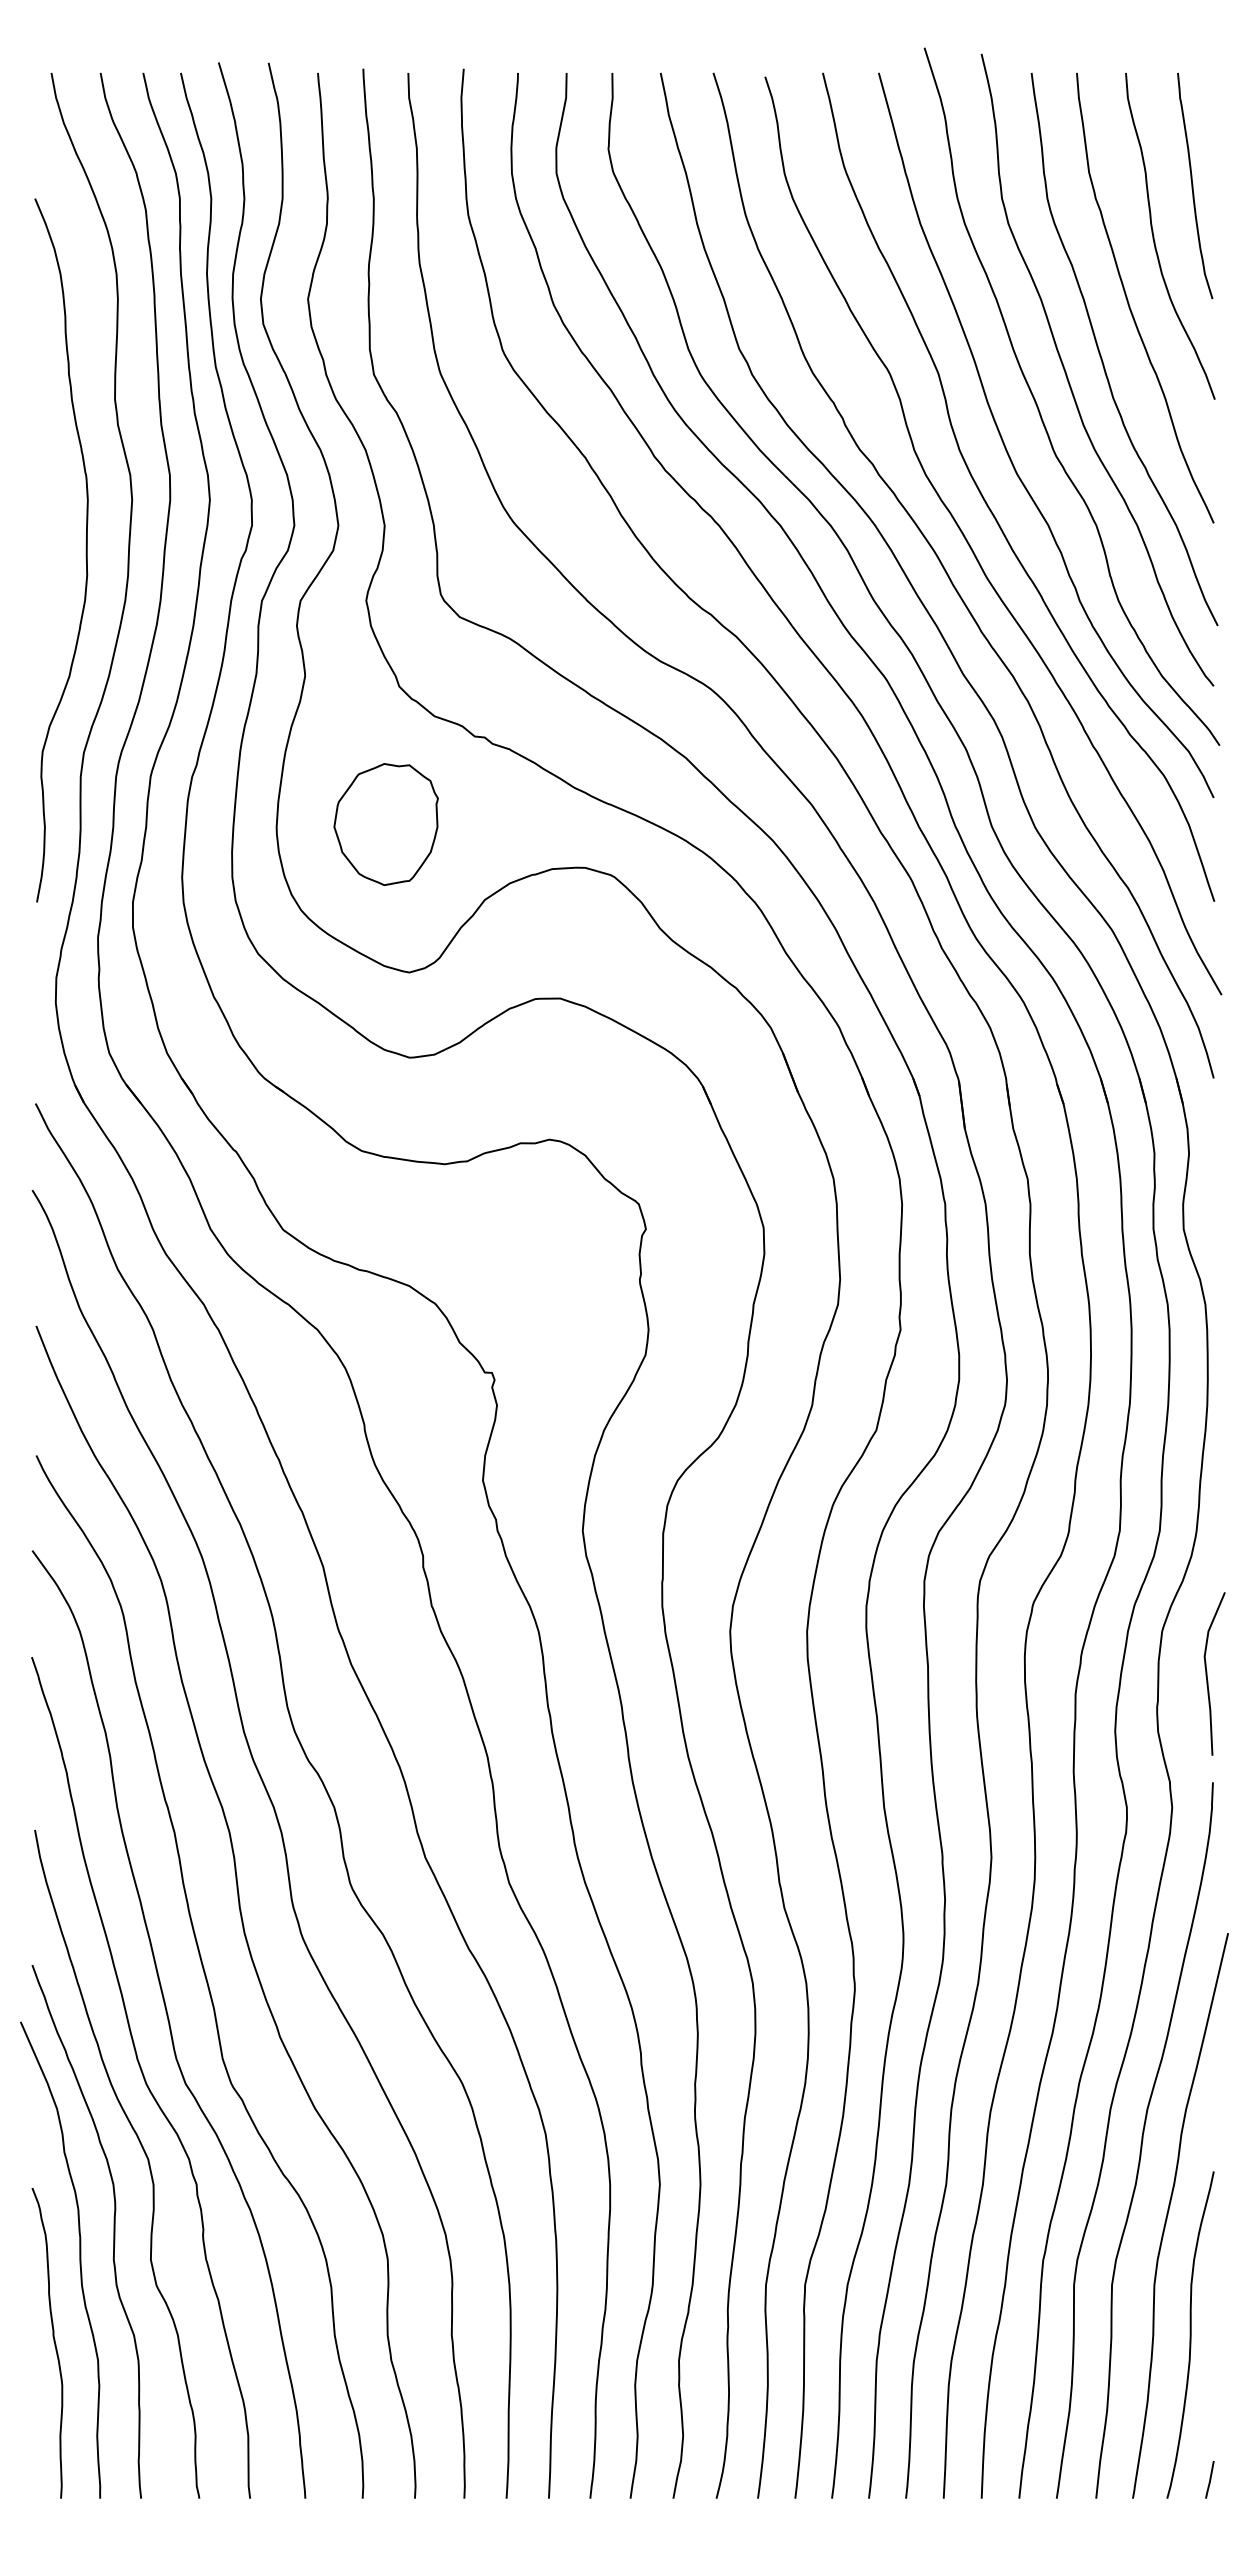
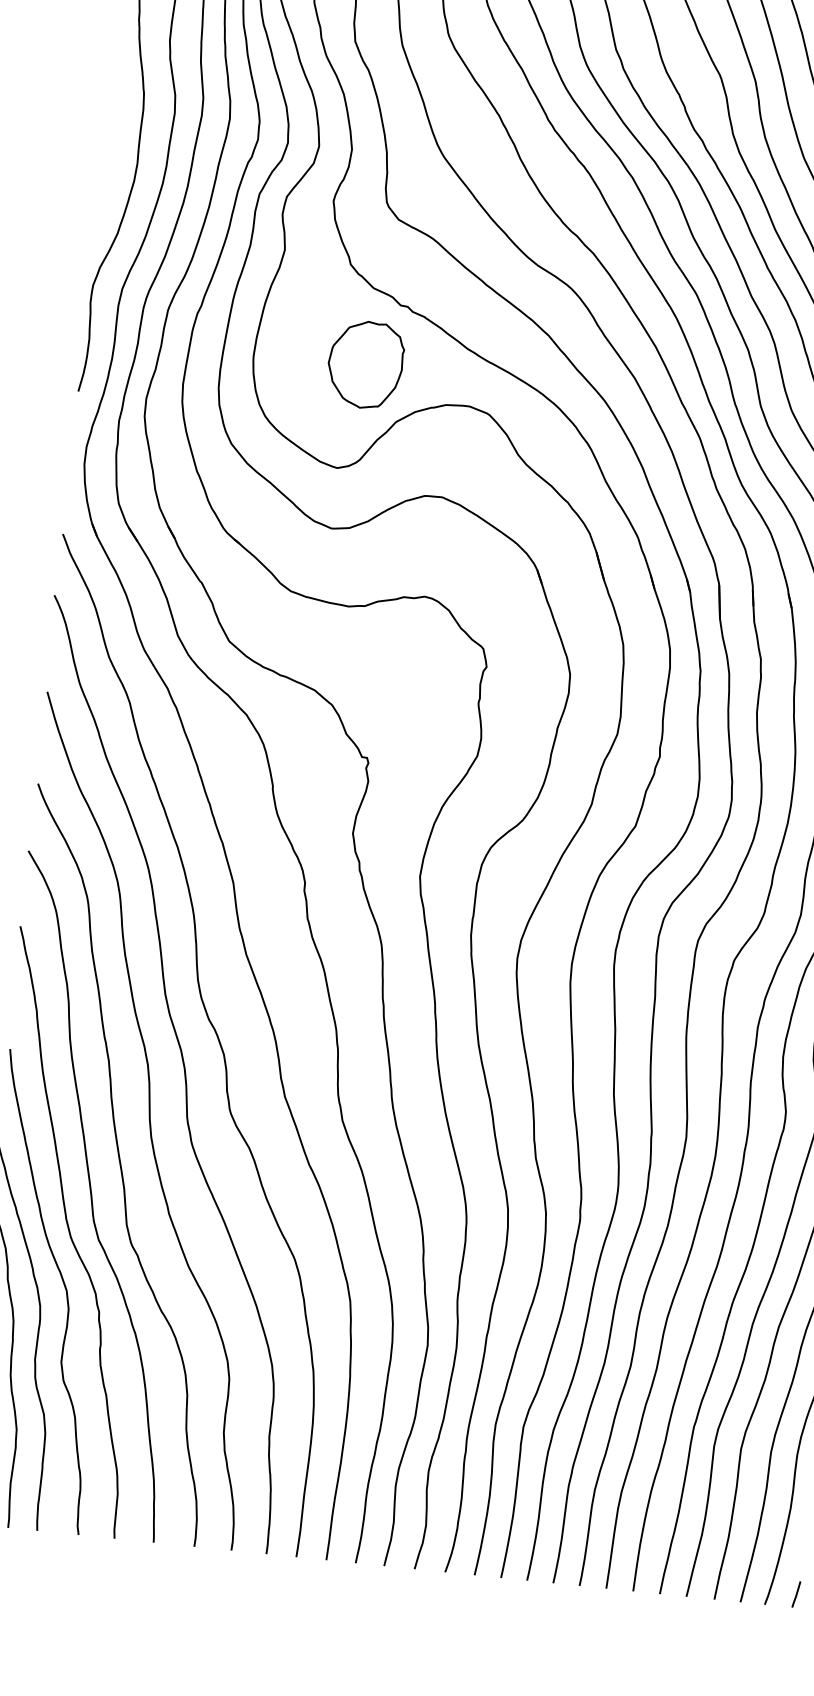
part: (385, 824) -> (365, 364), moved

